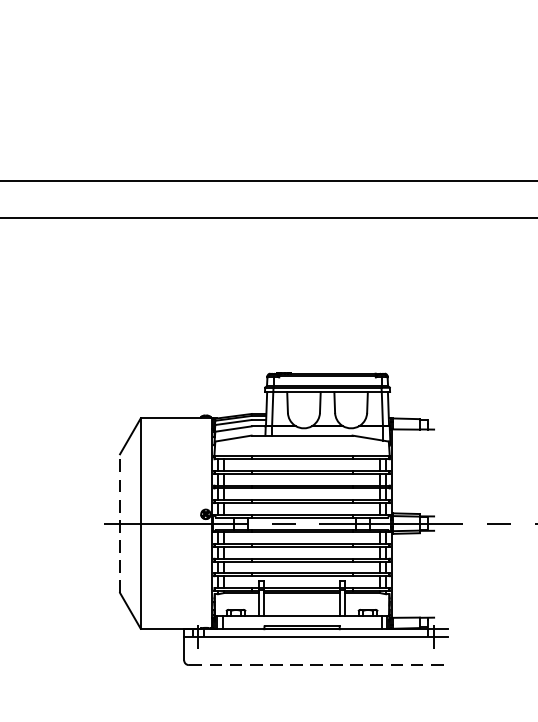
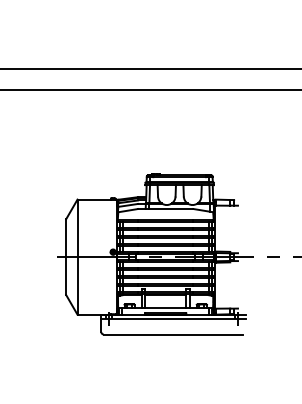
line: (120, 524) -> (66, 257), dashed -> solid
line: (316, 665) -> (173, 334), dashed -> solid

